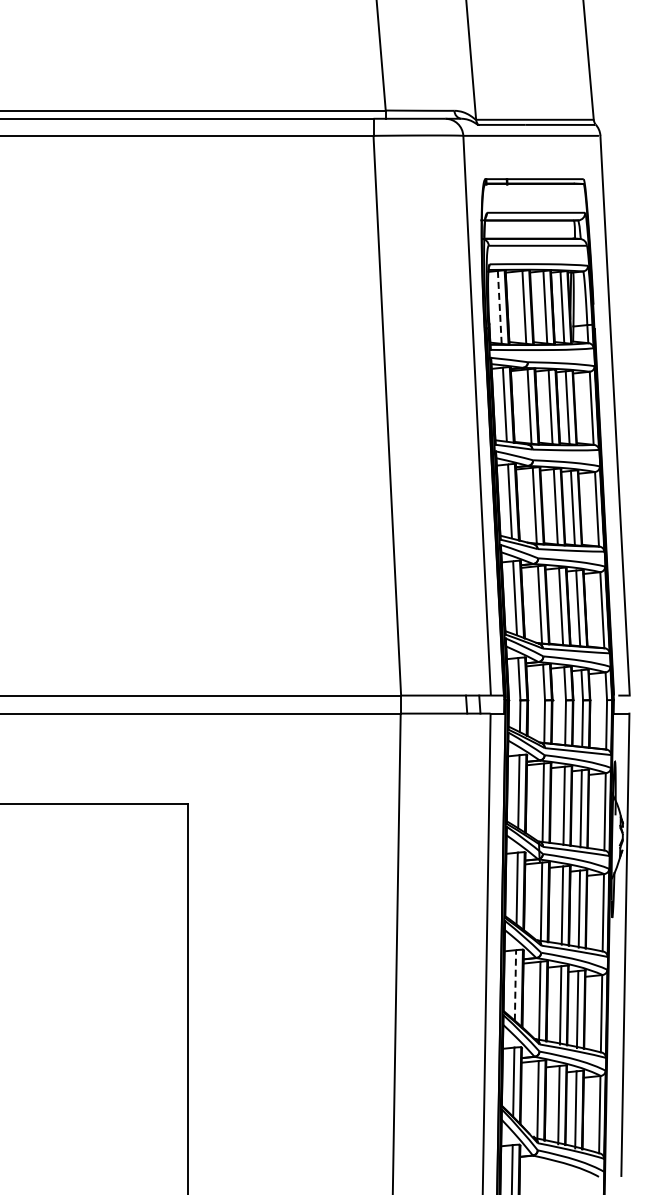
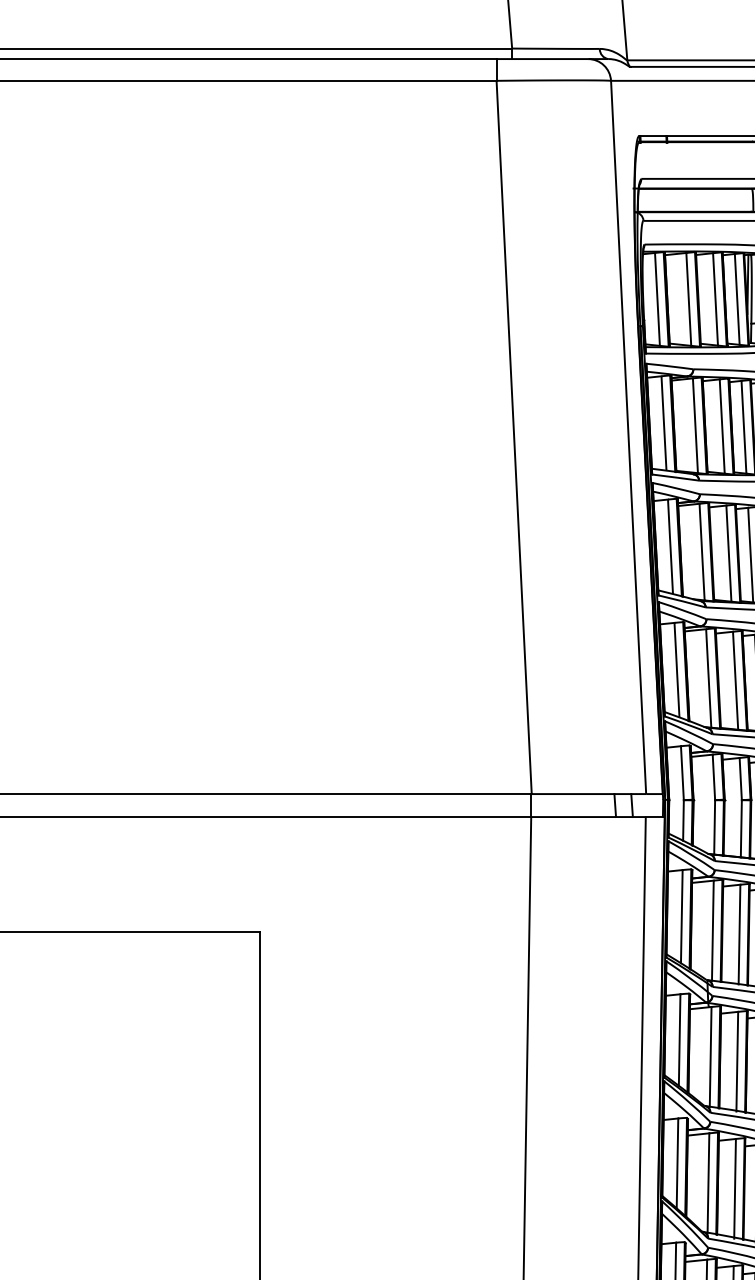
line: (499, 307) -> (657, 299), dashed -> solid
line: (515, 984) -> (677, 1162), dashed -> solid

